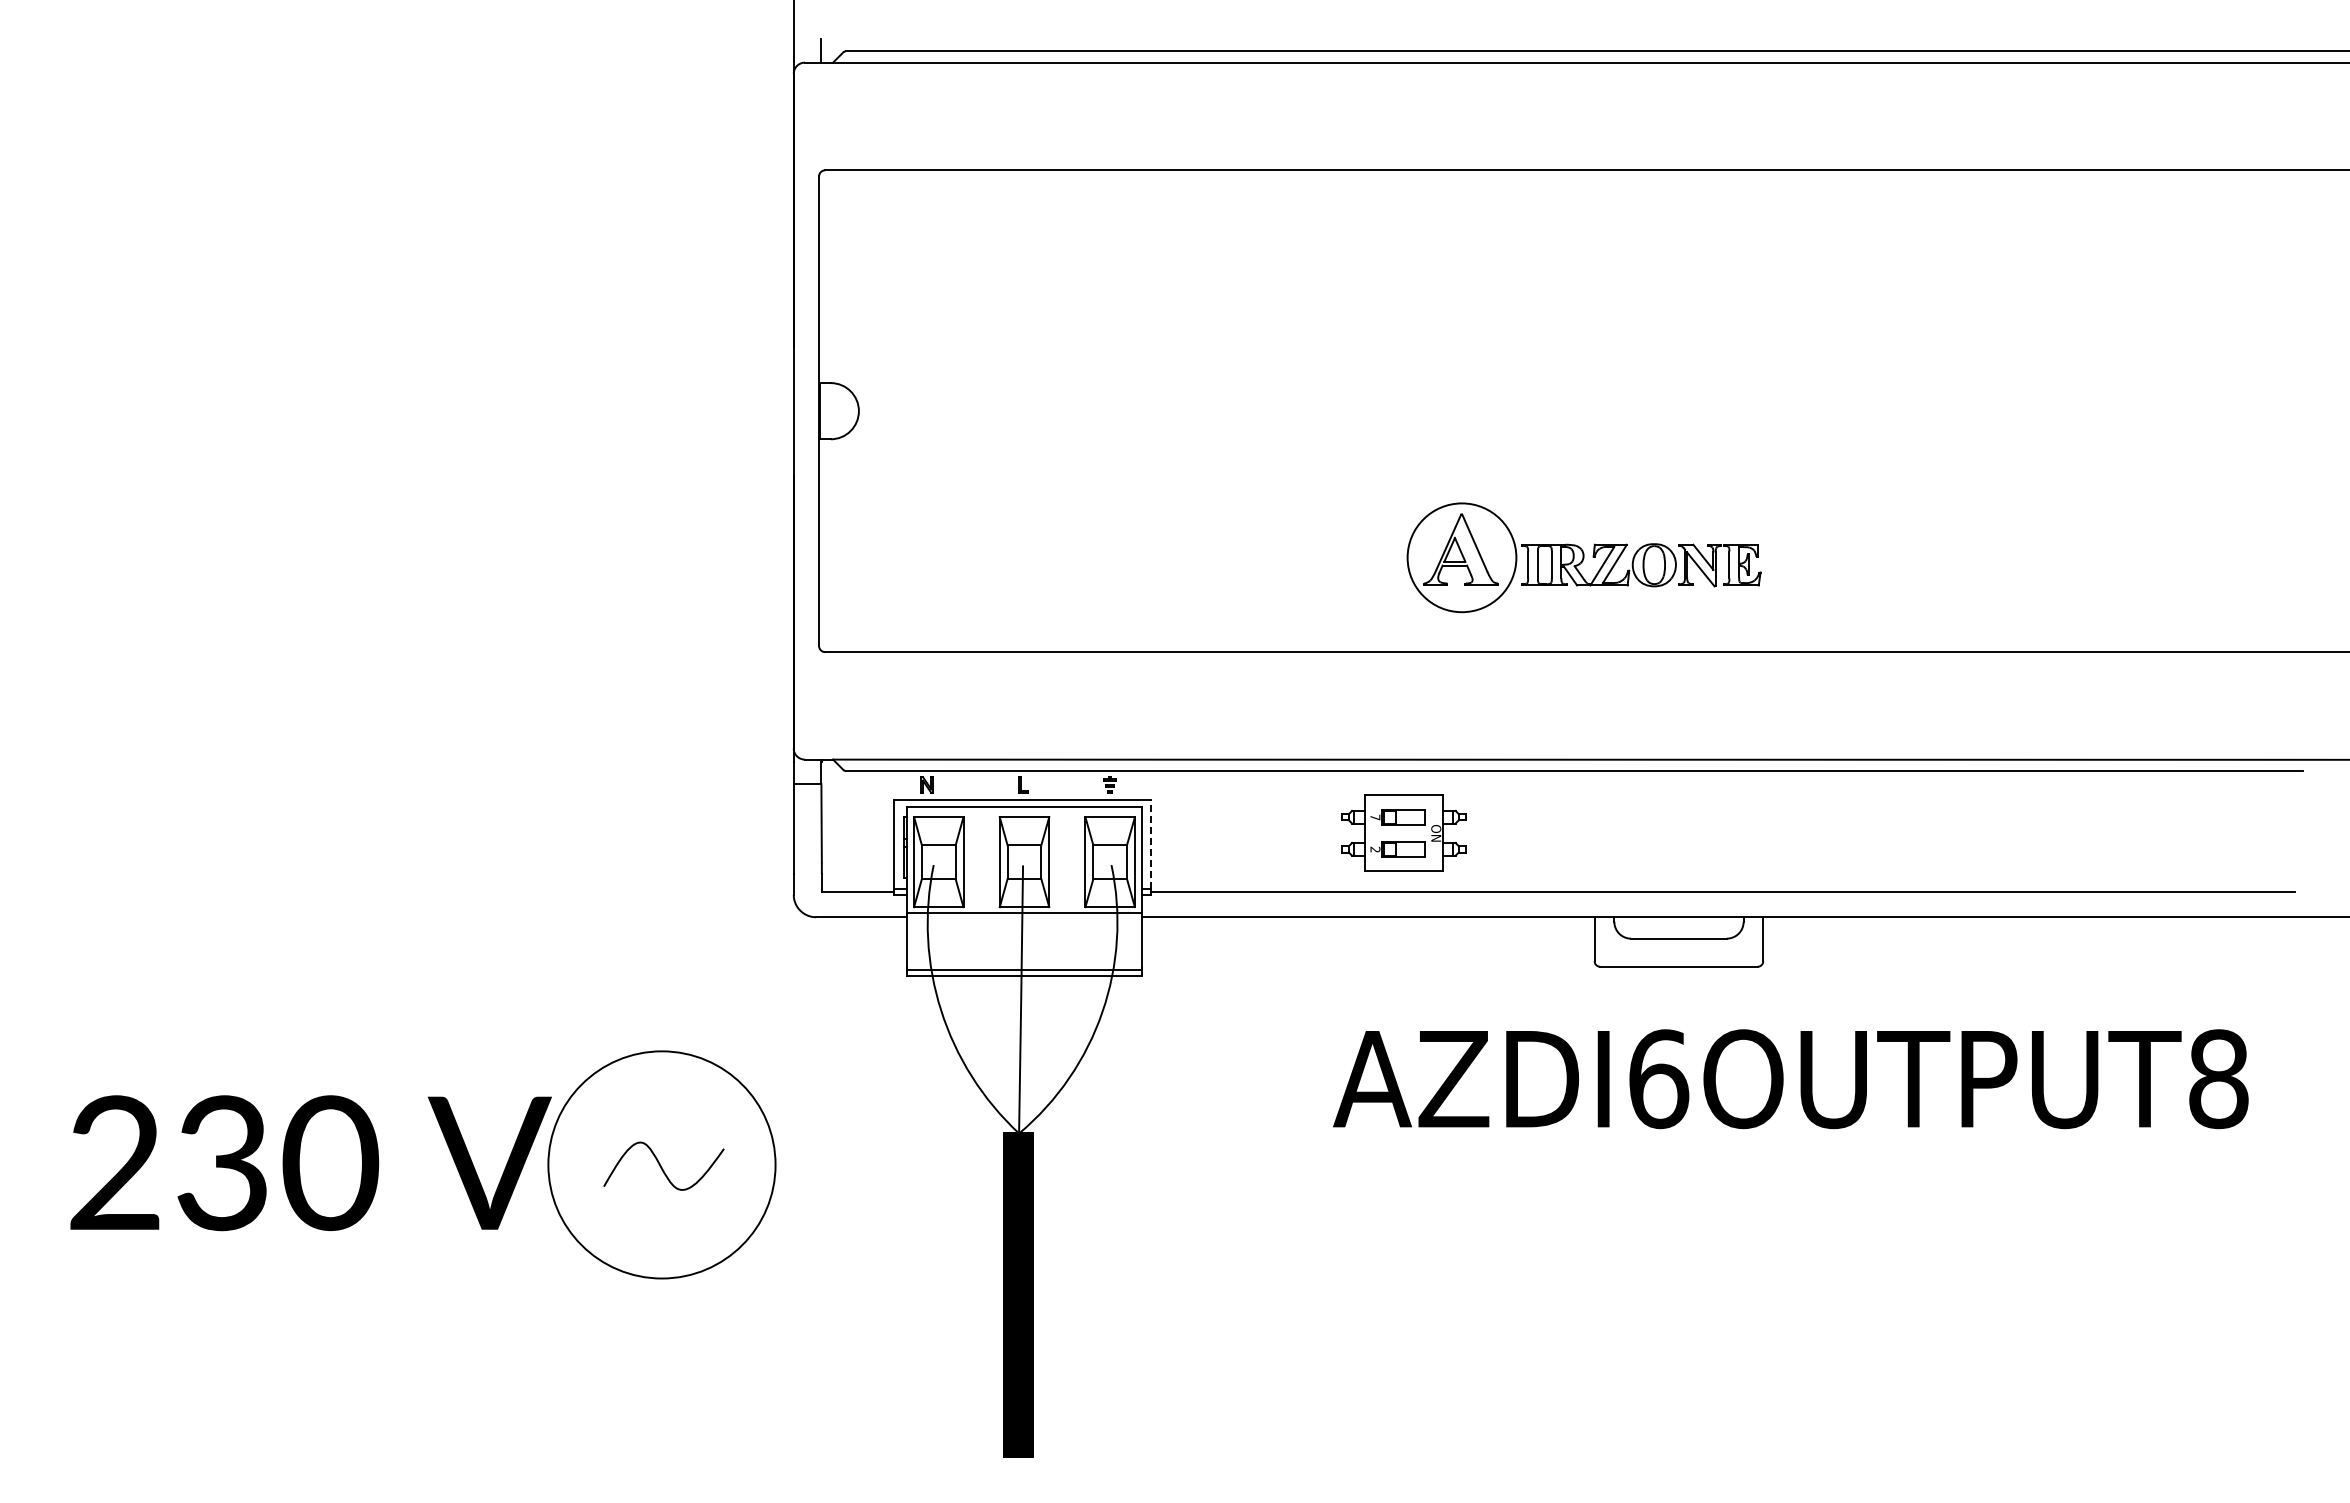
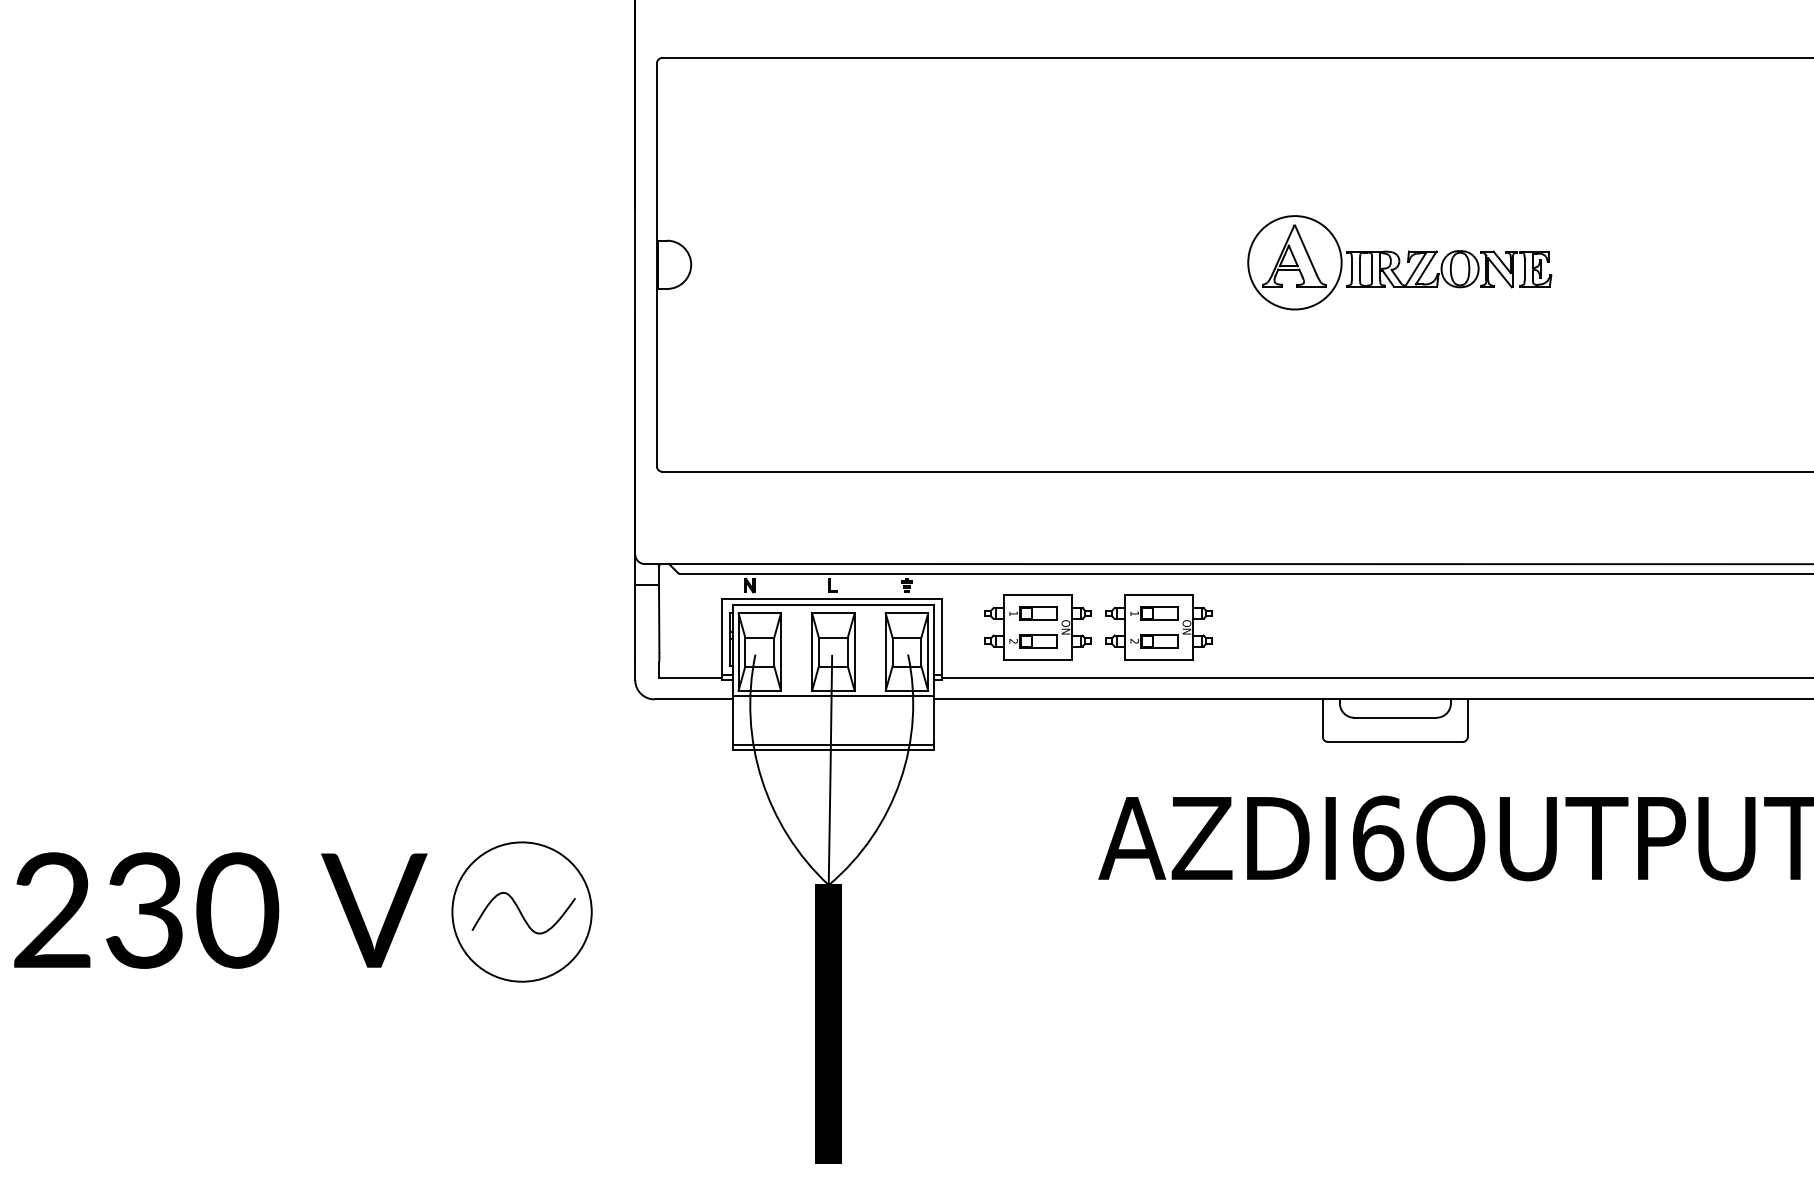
part: (1583, 557) -> (1399, 262), moved
text: (1375, 817) -> (1134, 613), 7 -> 1
part: (1262, 832) -> (1037, 626), added
line: (1151, 844) -> (942, 636), dashed -> solid
circle: (661, 1164) -> (521, 911), size x0.71

